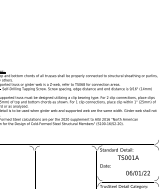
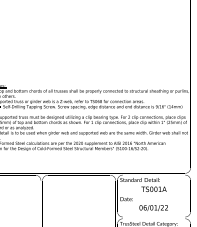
text: (137, 172) -> (153, 207), moved

